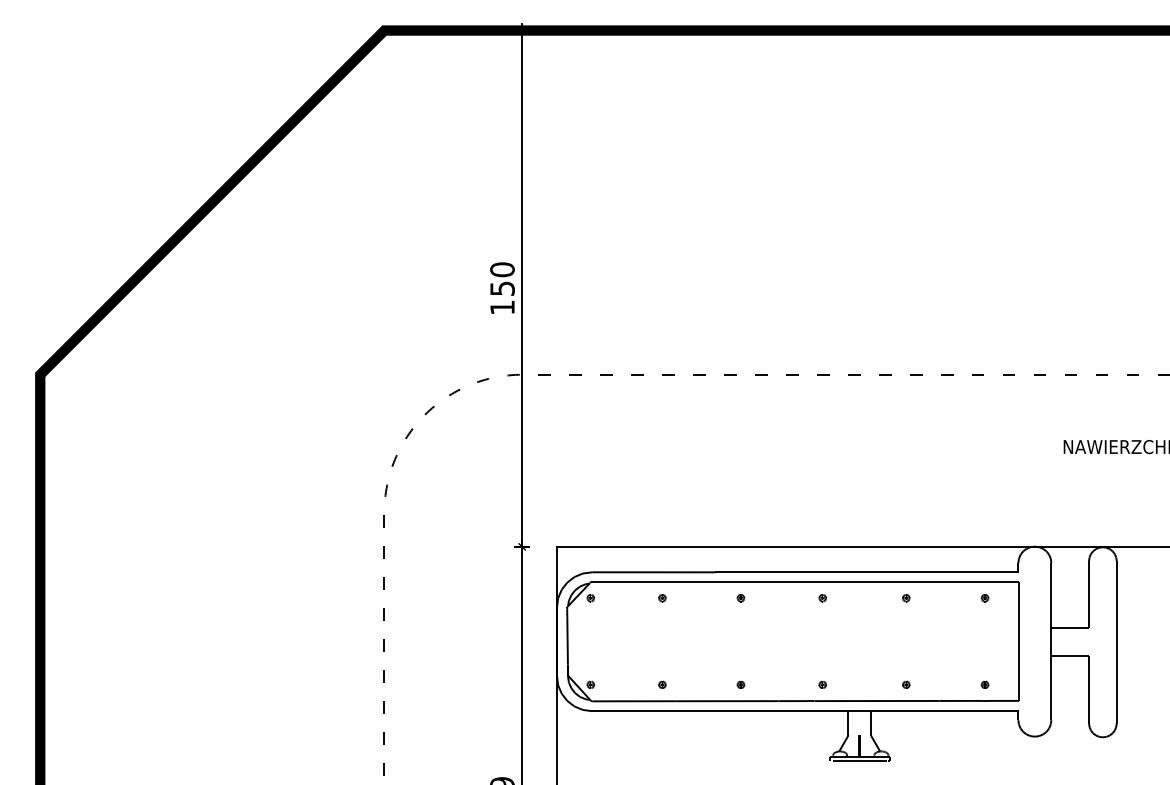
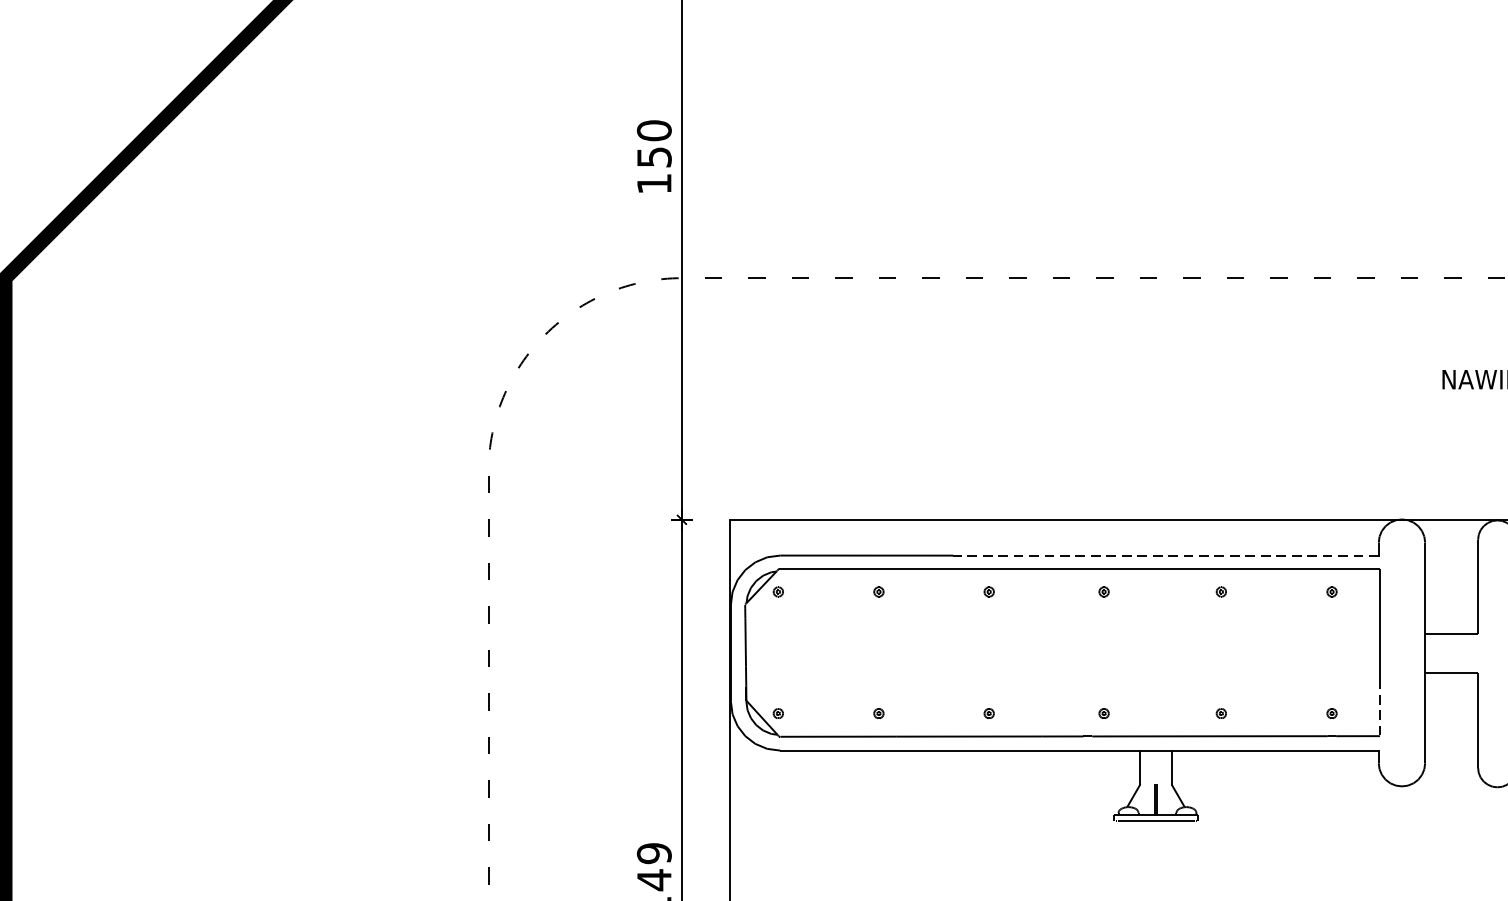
line: (866, 572) -> (1165, 555), solid -> dashed
line: (1019, 680) -> (1380, 707), solid -> dashed

